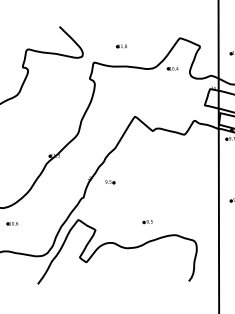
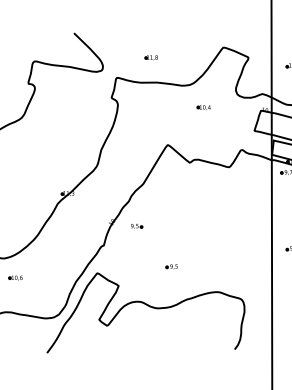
part: (172, 68) -> (203, 107), moved
part: (147, 221) -> (171, 266), moved

